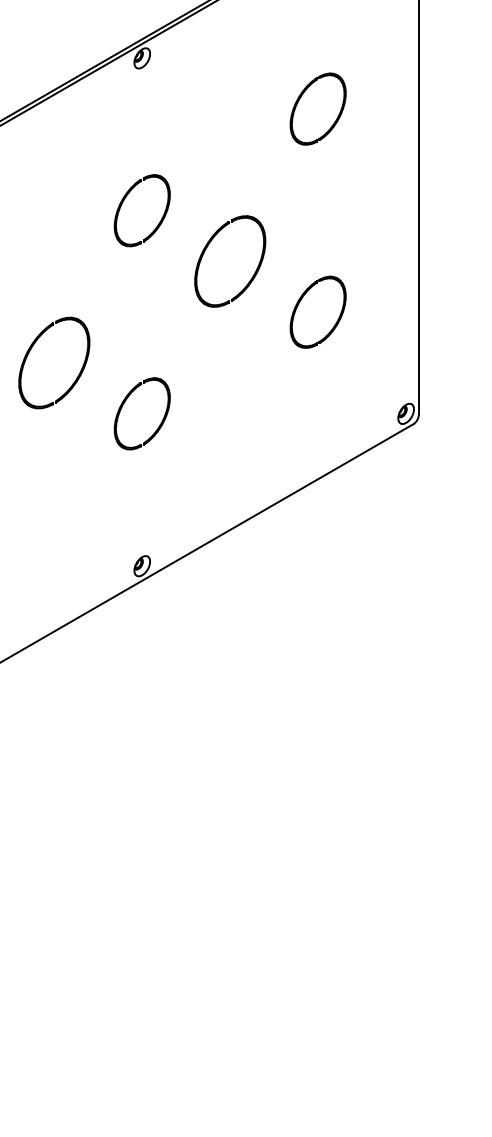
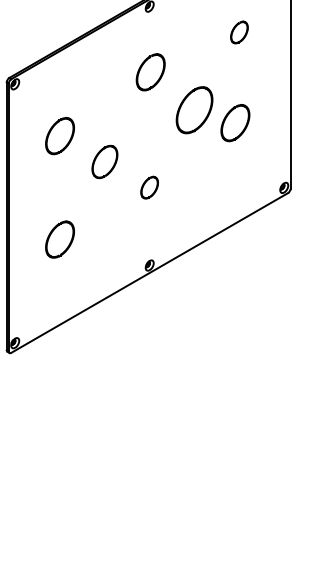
part: (318, 109) -> (239, 32), size x0.6
part: (141, 211) -> (150, 72), moved
part: (318, 311) -> (235, 122), moved
part: (53, 362) -> (104, 161), size x0.7
part: (141, 413) -> (149, 187), size x0.6

